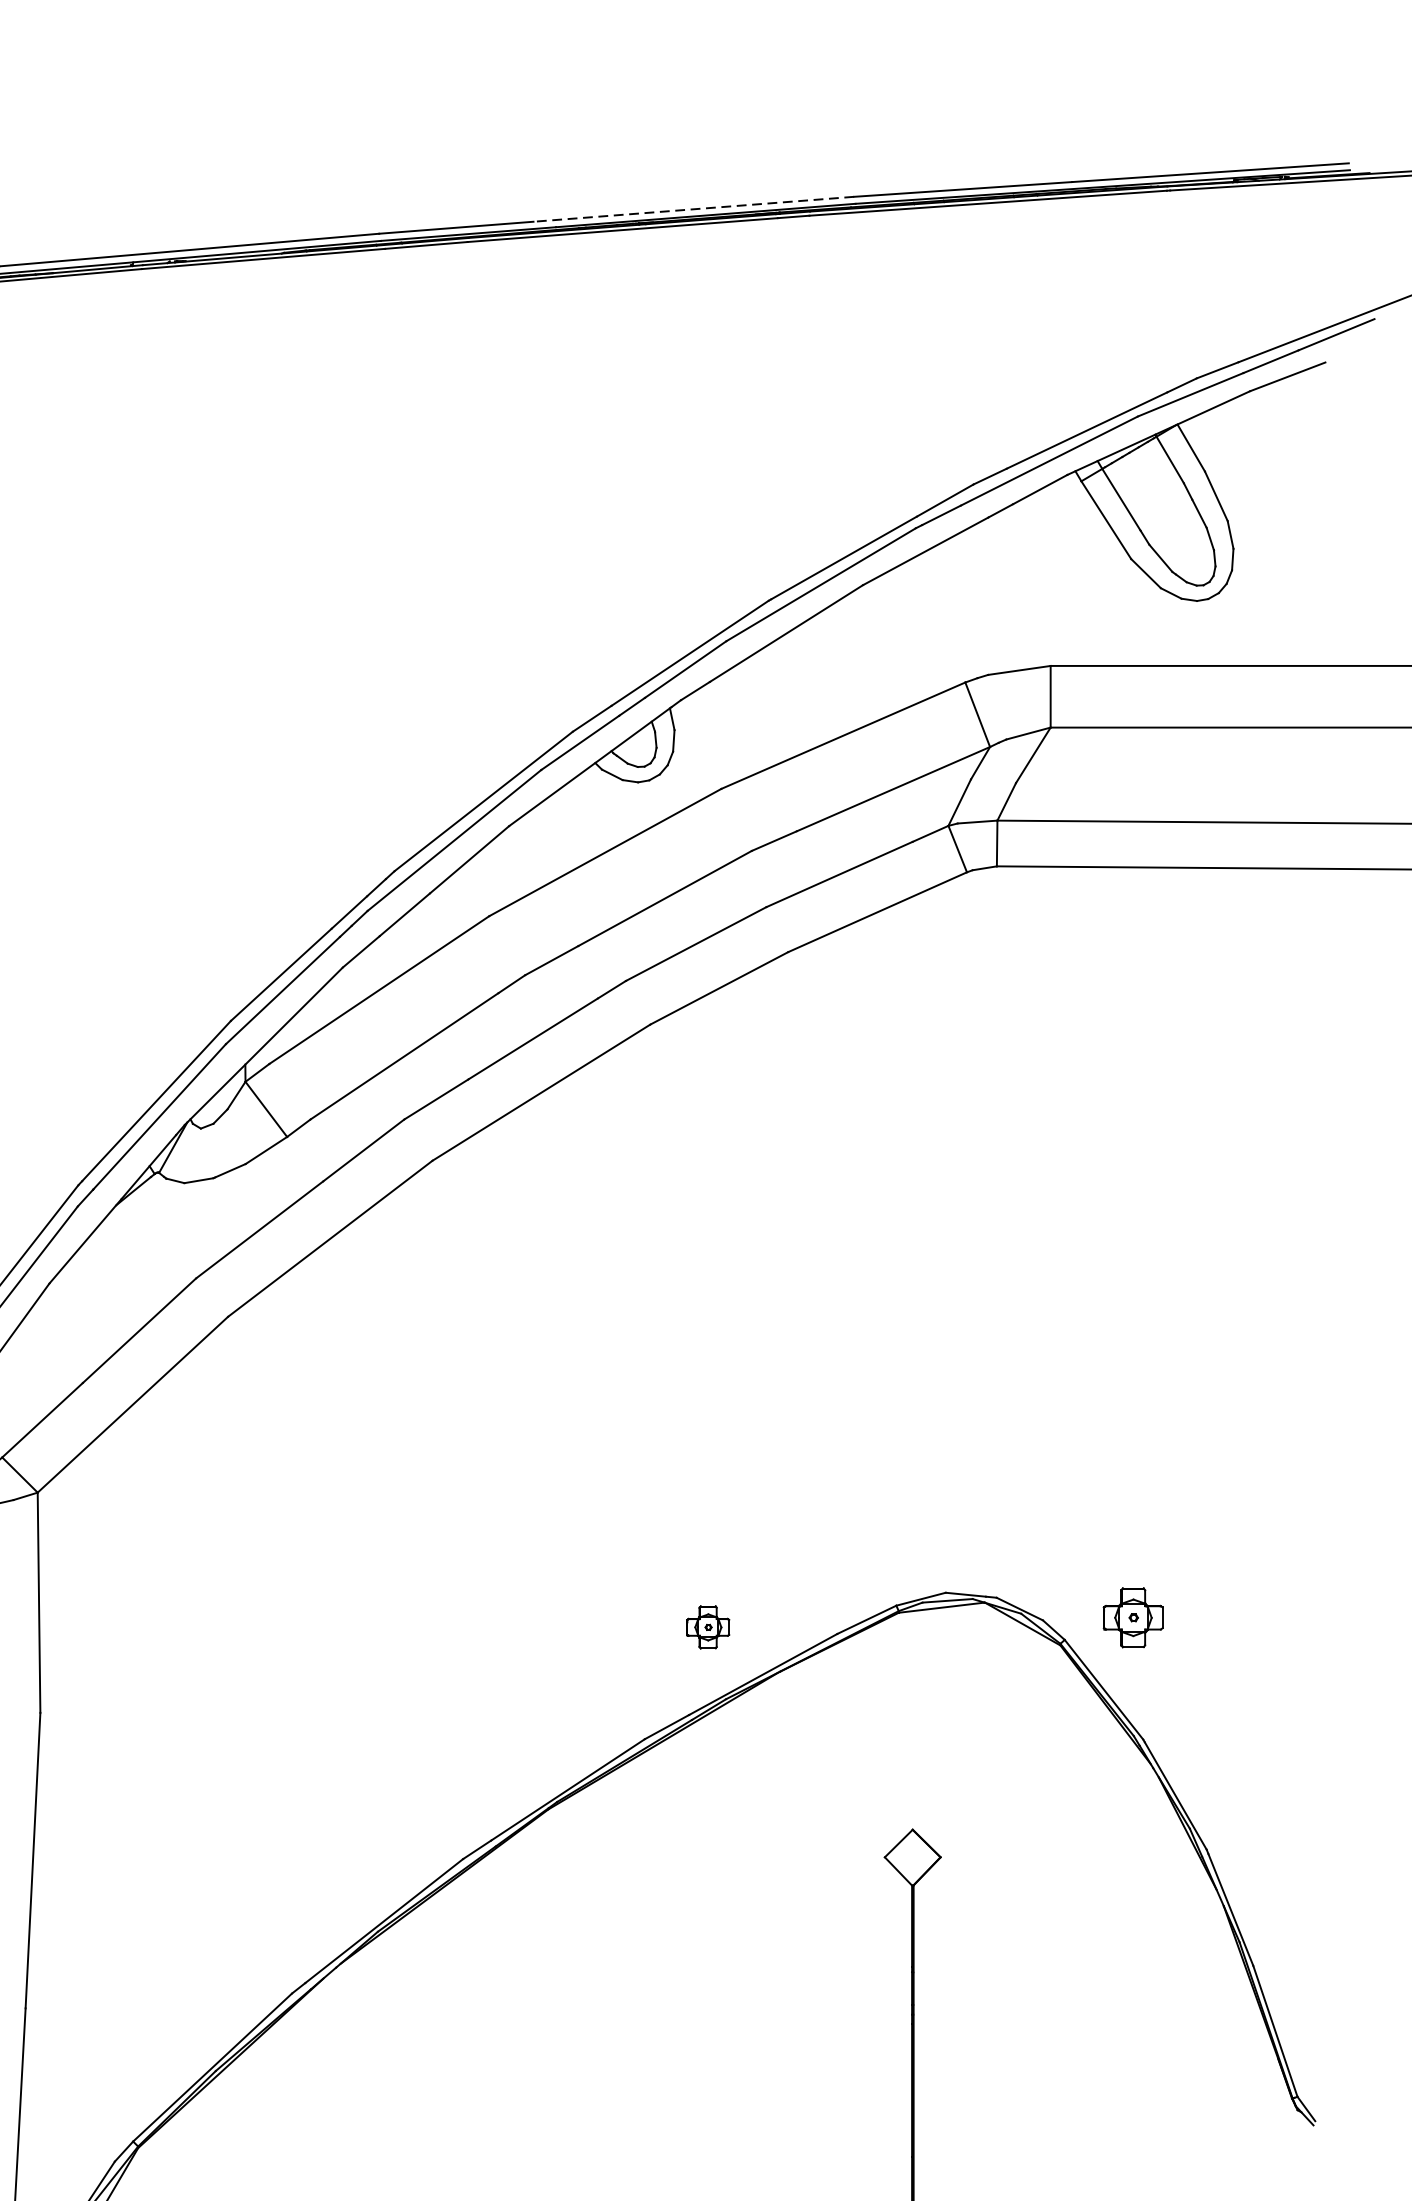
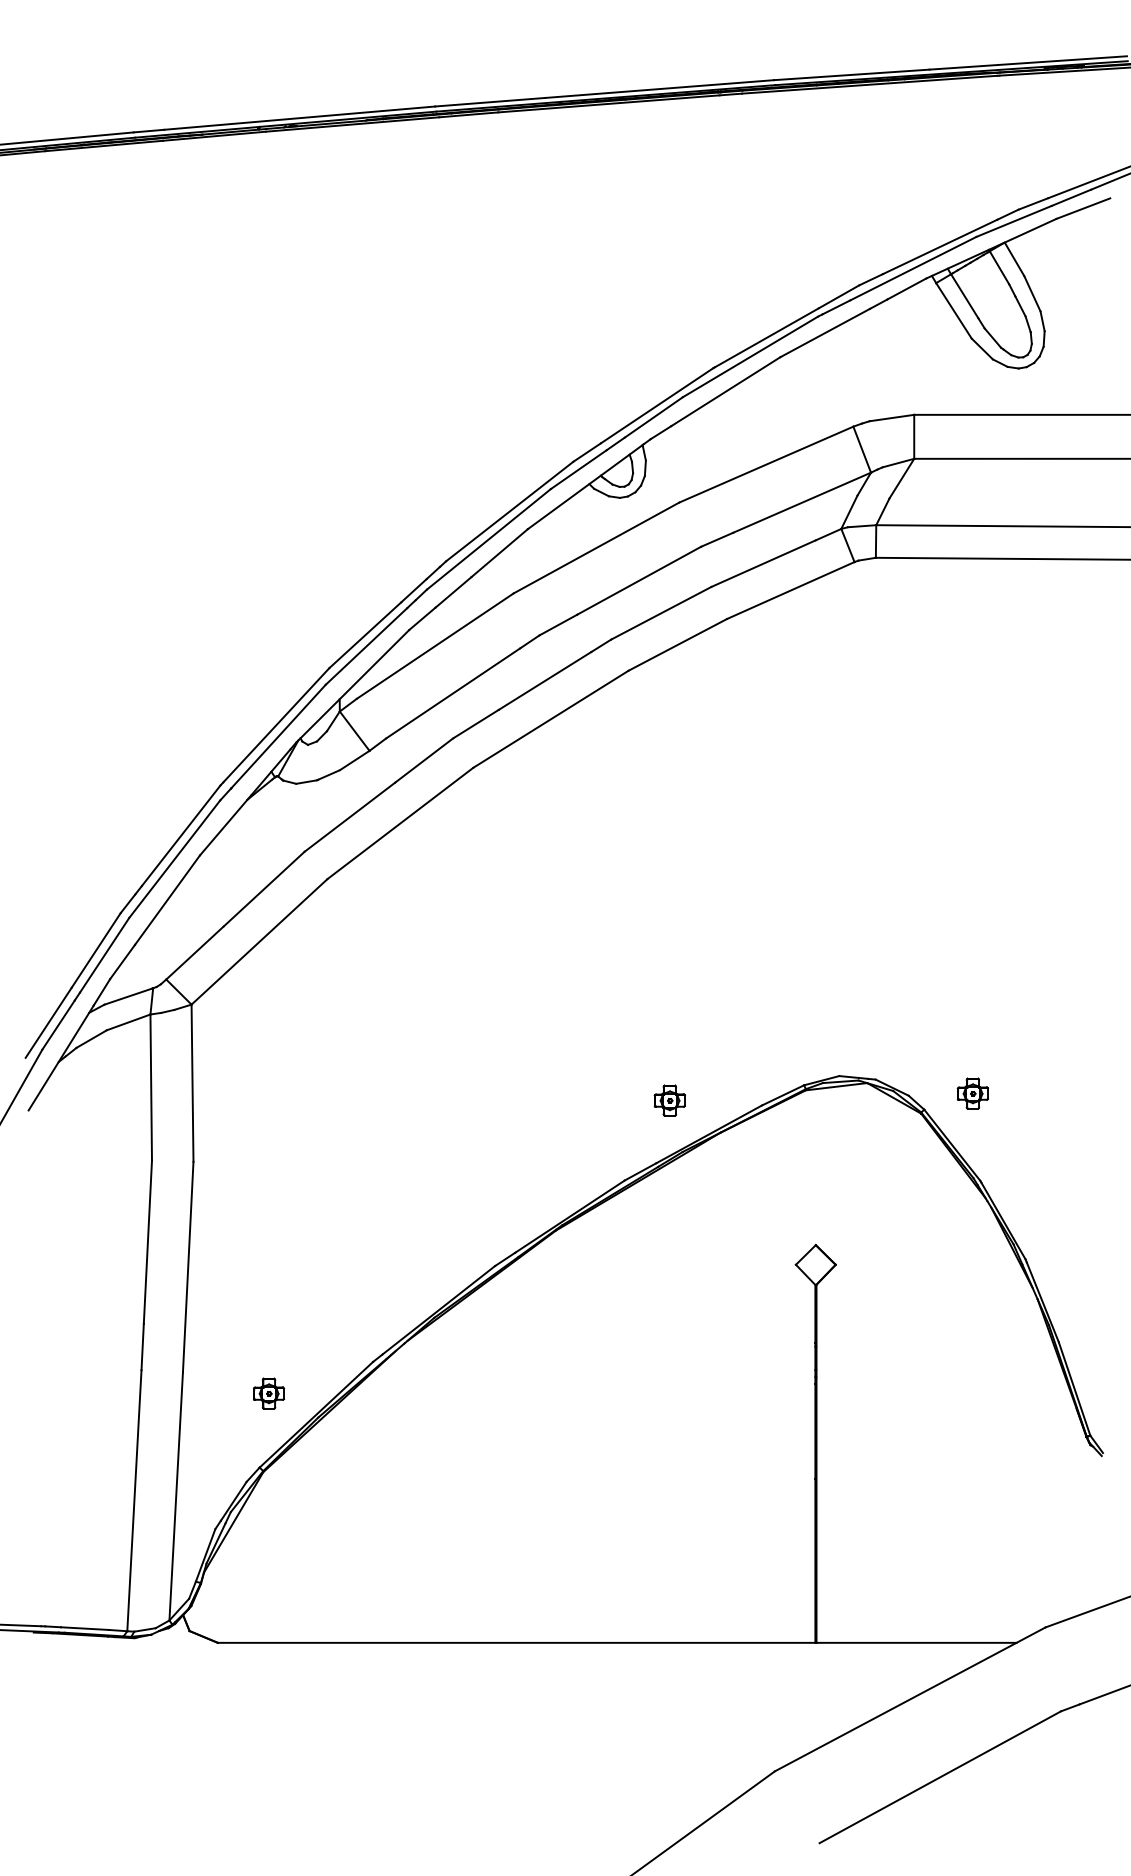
line: (693, 209) -> (659, 89), dashed -> solid
part: (1132, 1617) -> (972, 1093), size x0.71
part: (145, 2037) -> (268, 1393), added

